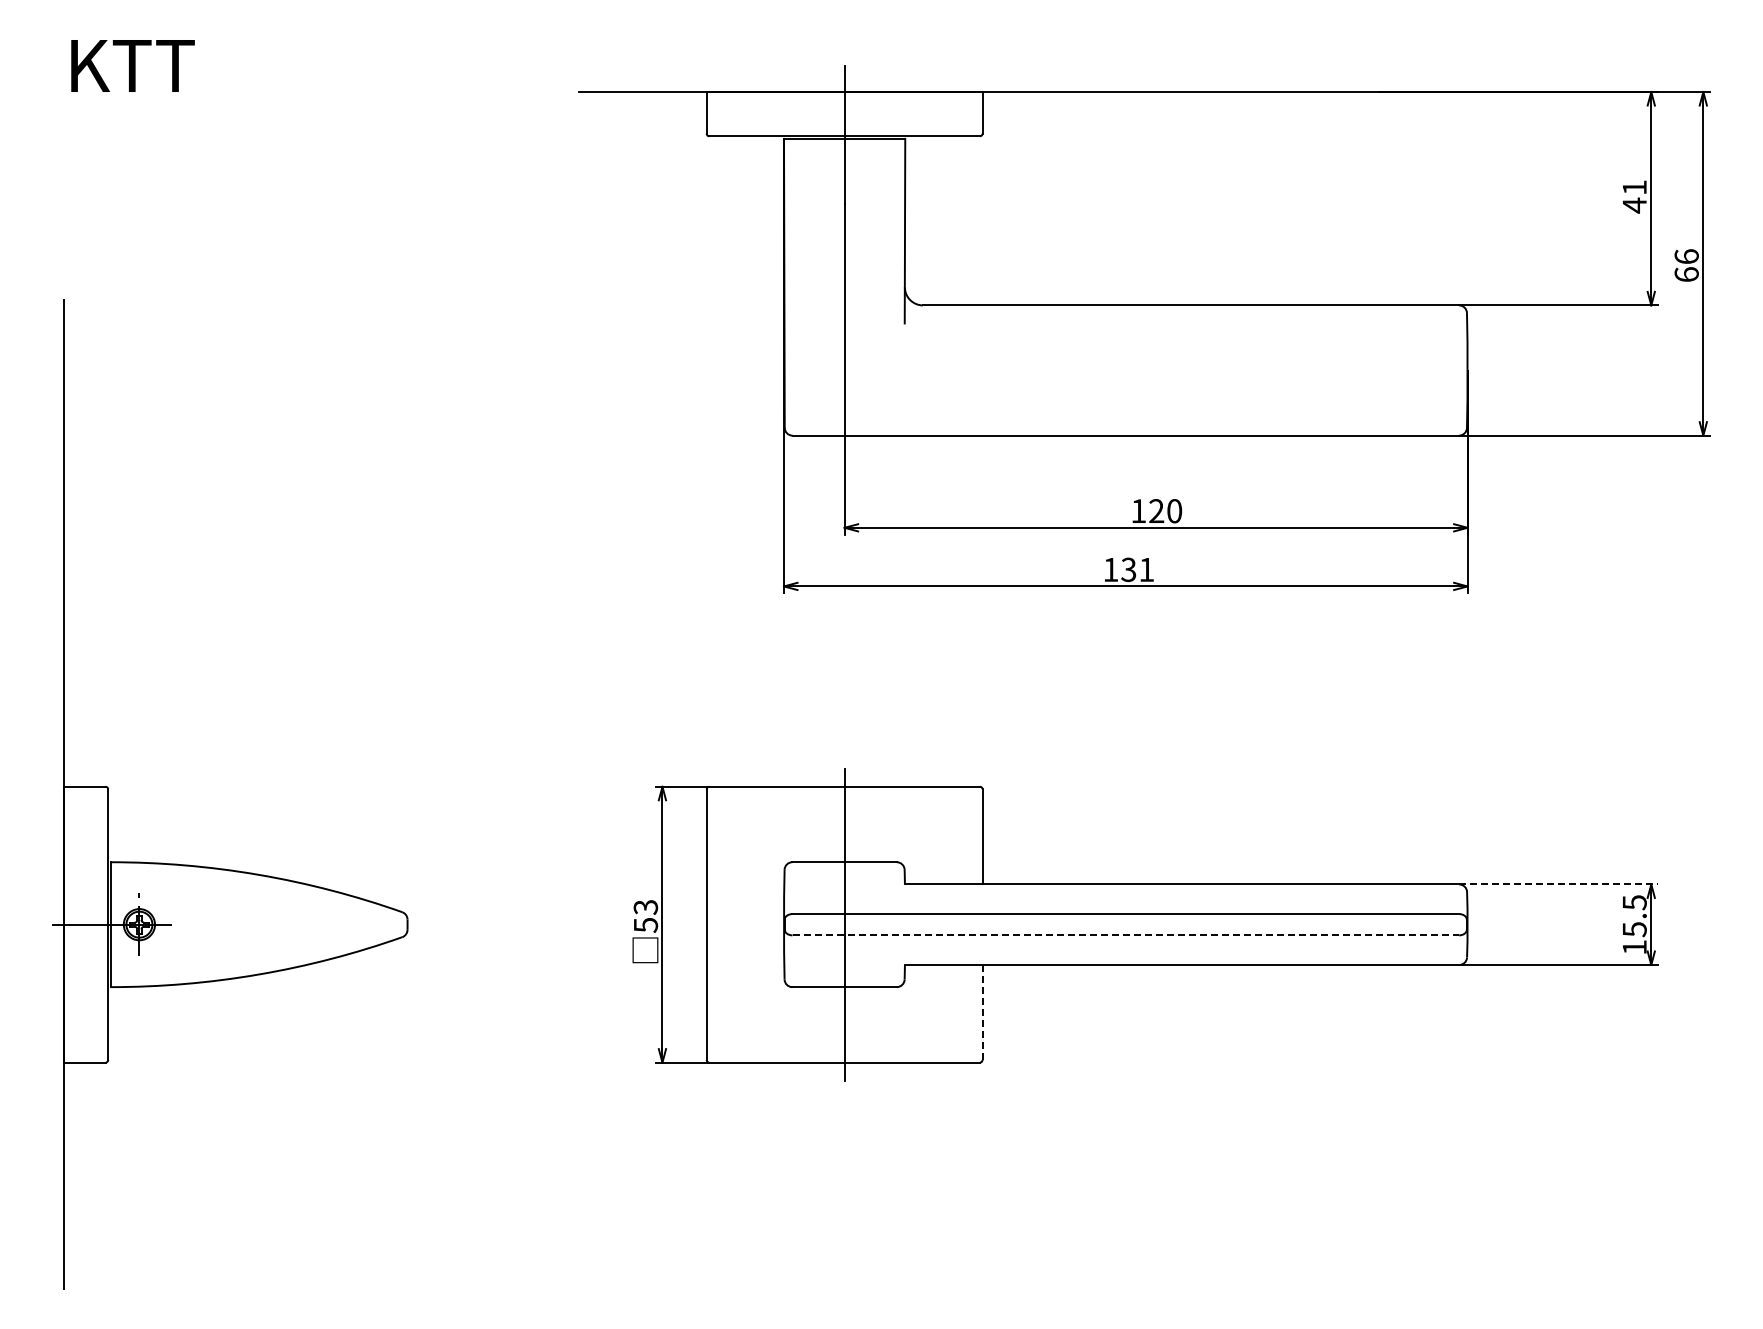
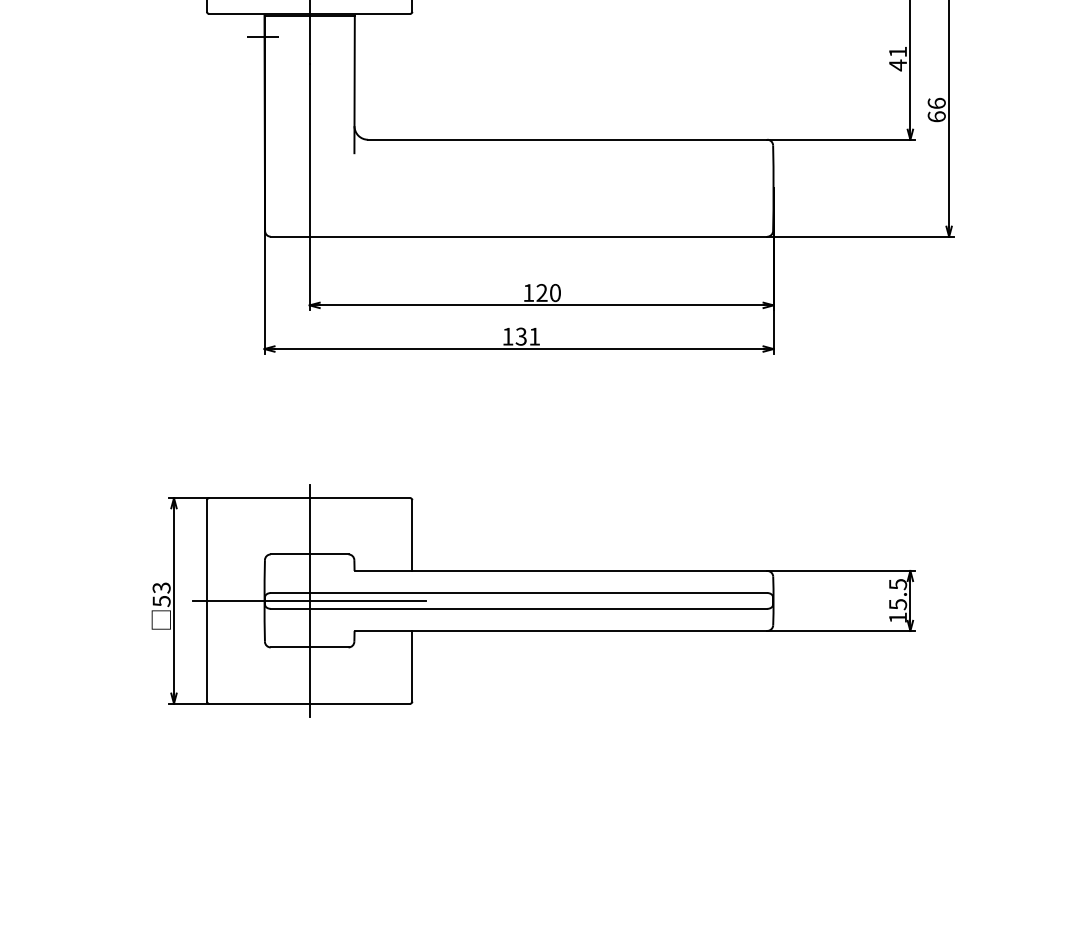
line: (781, 167) -> (262, 37), added
line: (1559, 884) -> (842, 571), dashed -> solid
line: (844, 924) -> (309, 600), added
line: (1126, 935) -> (519, 608), dashed -> solid
line: (982, 1012) -> (412, 666), dashed -> solid

